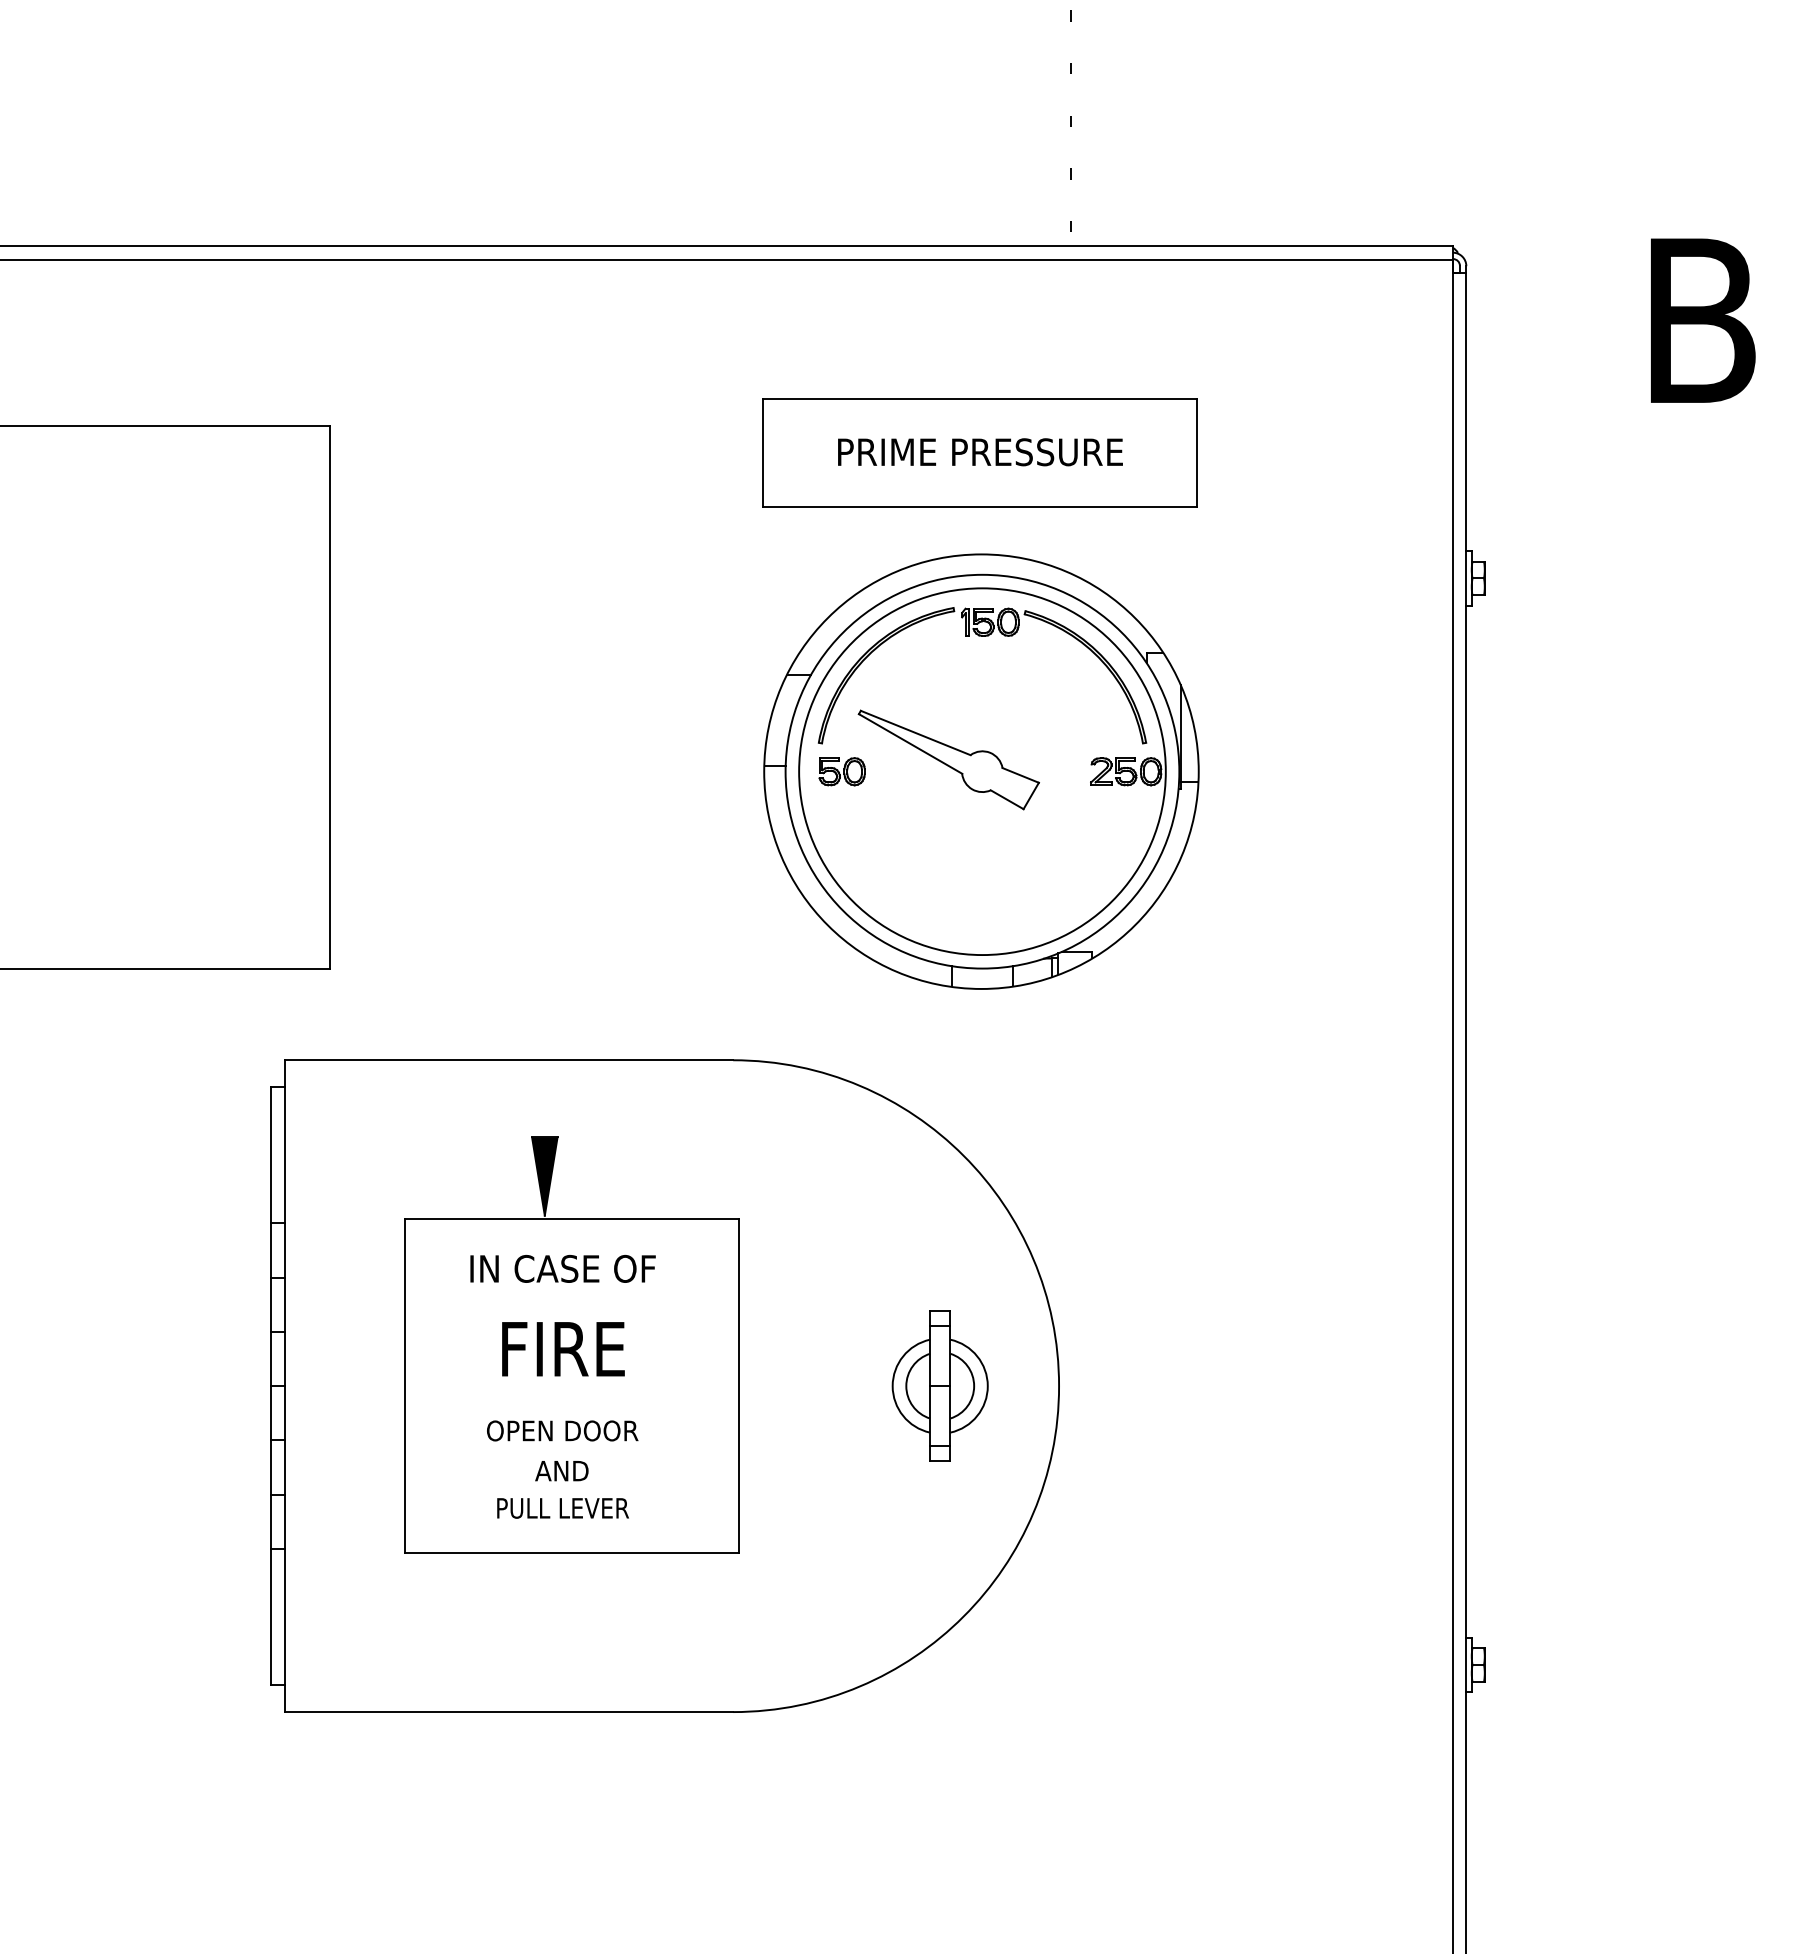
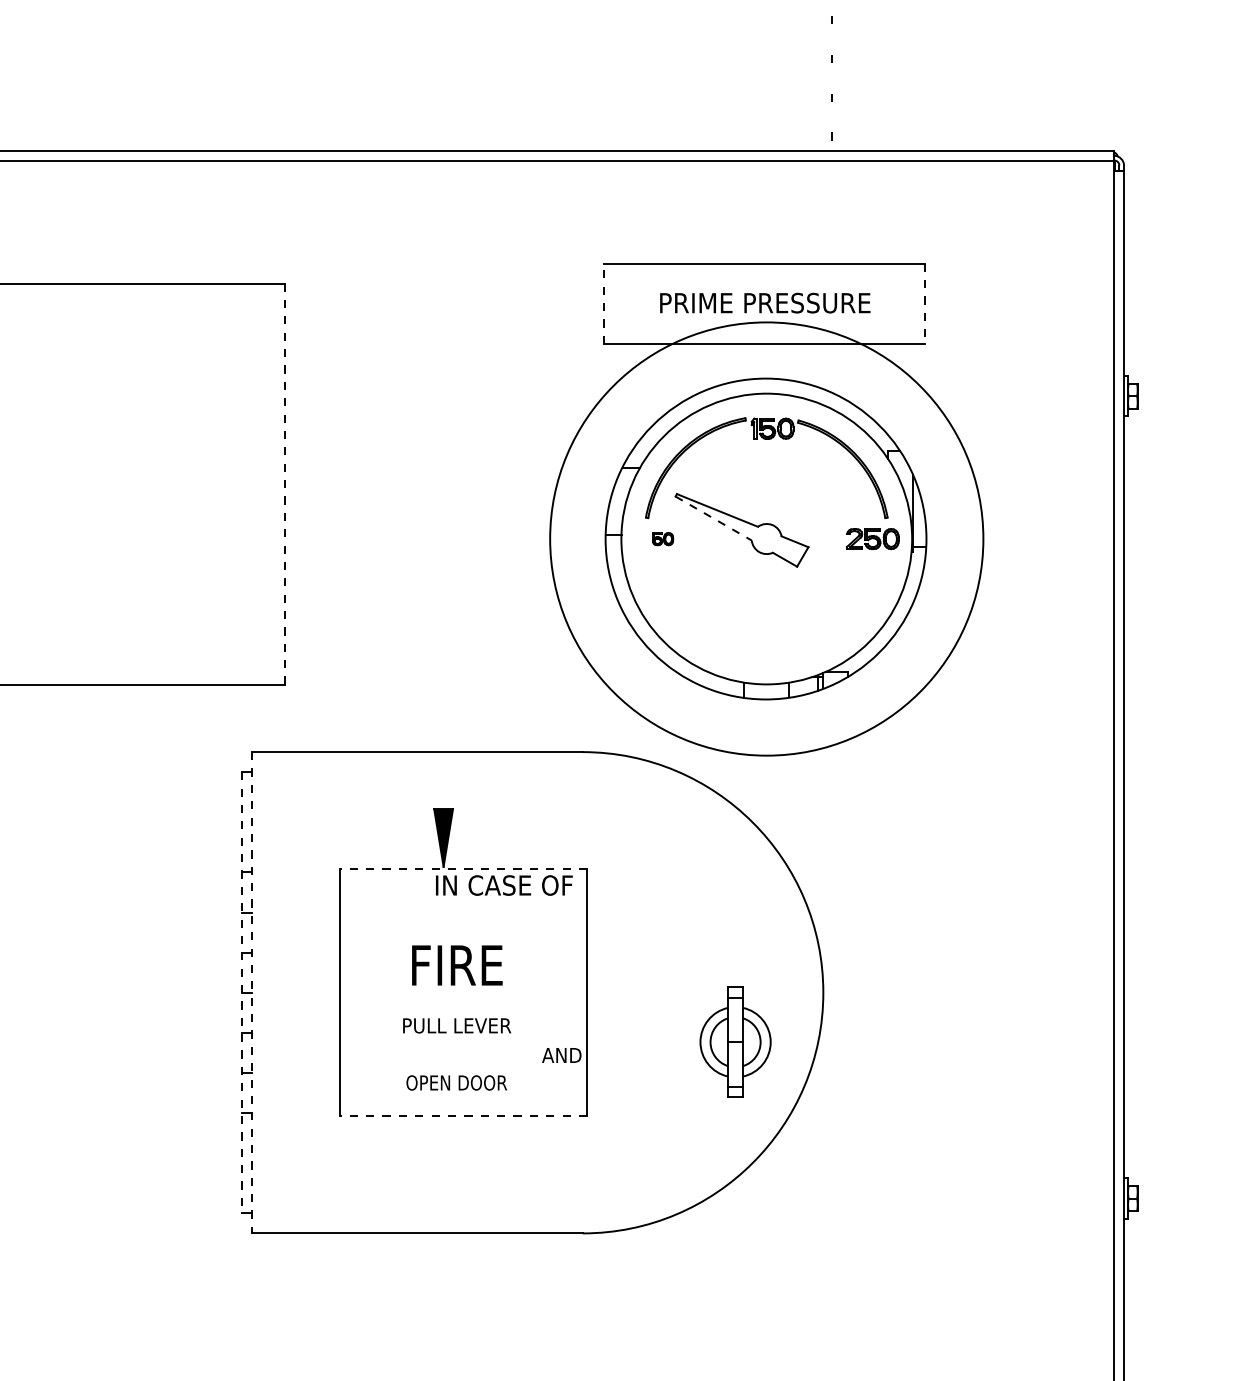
line: (762, 452) -> (604, 303), solid -> dashed
line: (1197, 453) -> (925, 304), solid -> dashed
line: (330, 697) -> (285, 484), solid -> dashed
line: (910, 743) -> (713, 518), solid -> dashed
part: (841, 771) -> (662, 538), size x0.6
circle: (982, 771) -> (766, 538), size x1.6
line: (571, 1219) -> (463, 869), solid -> dashed
text: (562, 1268) -> (503, 885), moved
part: (939, 1385) -> (735, 1041), moved
line: (271, 1386) -> (241, 993), solid -> dashed
line: (284, 1386) -> (251, 993), solid -> dashed
text: (562, 1430) -> (456, 1025), OPEN DOOR -> PULL LEVER
text: (561, 1471) -> (561, 1055), moved
text: (562, 1507) -> (456, 1082), PULL LEVER -> OPEN DOOR
line: (571, 1553) -> (463, 1116), solid -> dashed

